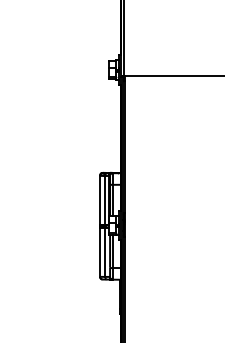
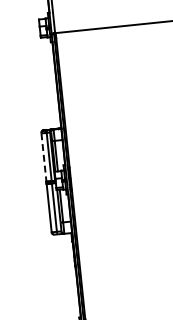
line: (100, 200) -> (44, 157), solid -> dashed

